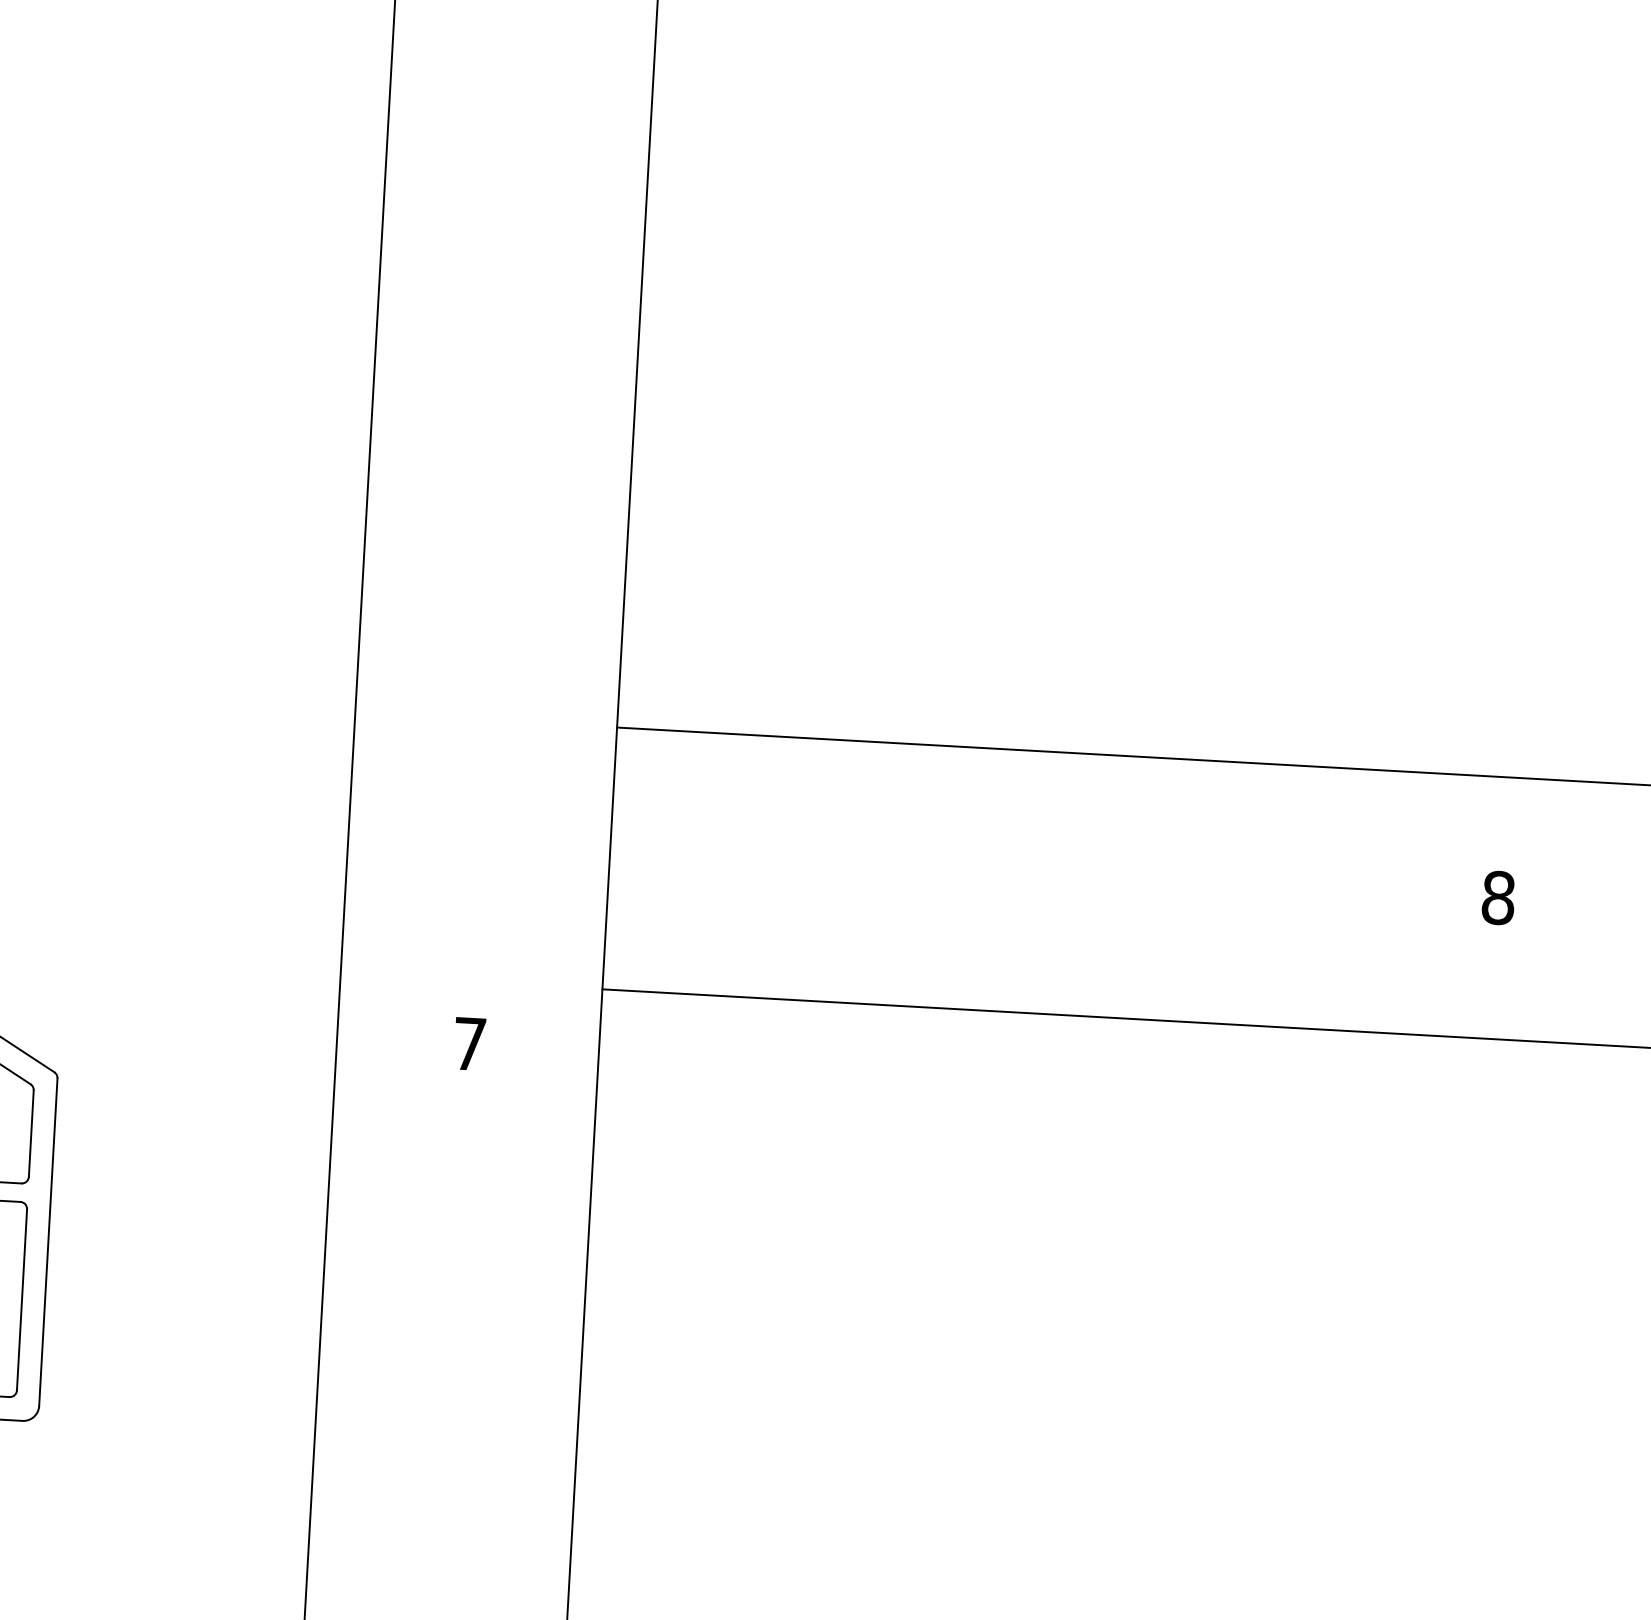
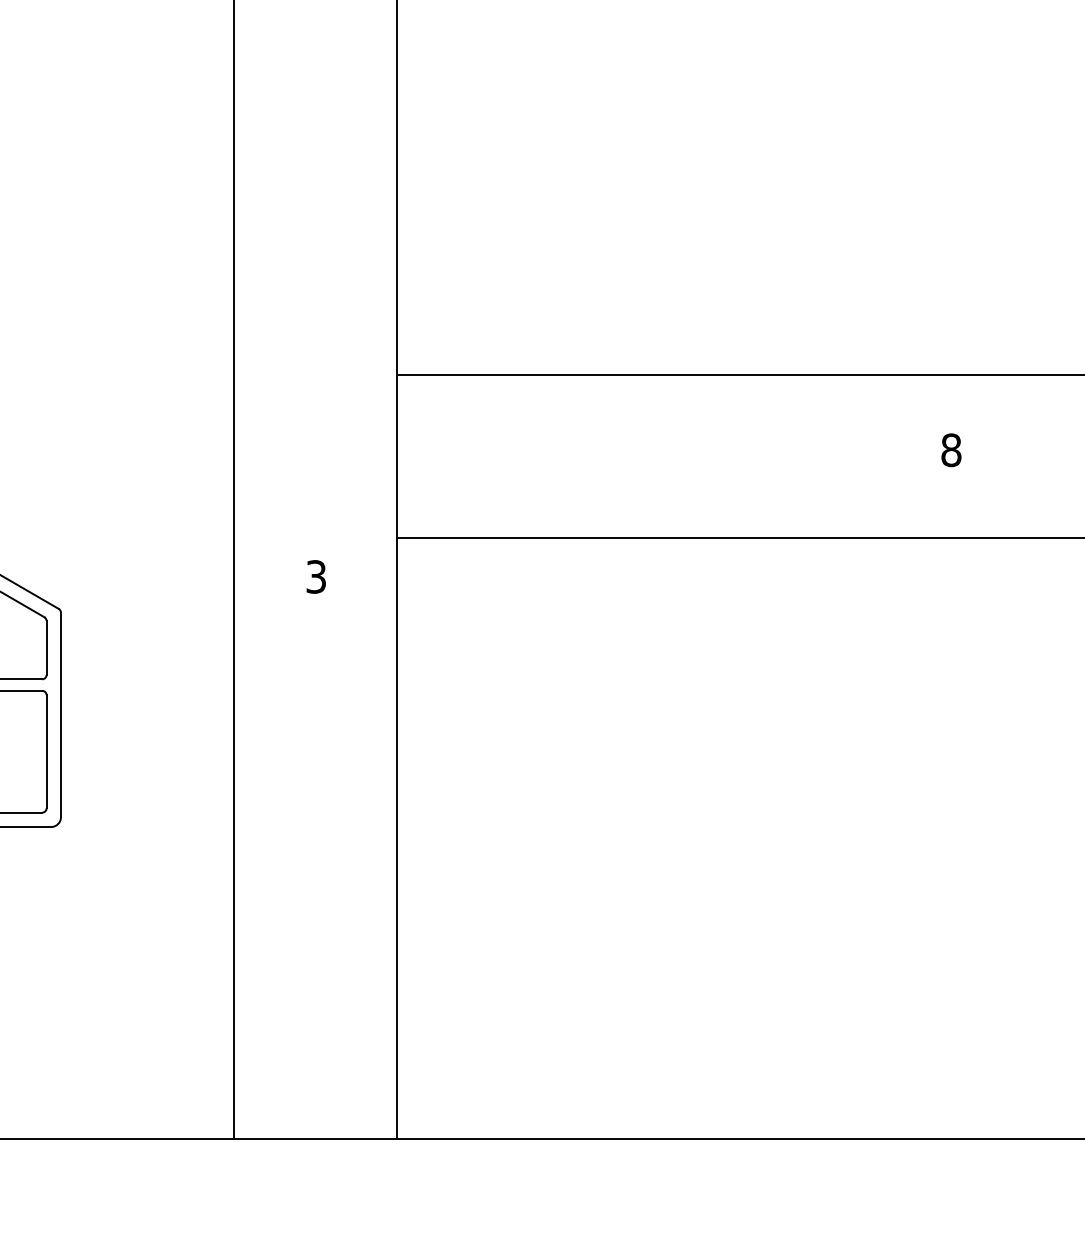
text: (468, 1043) -> (315, 576), 7 -> 3

